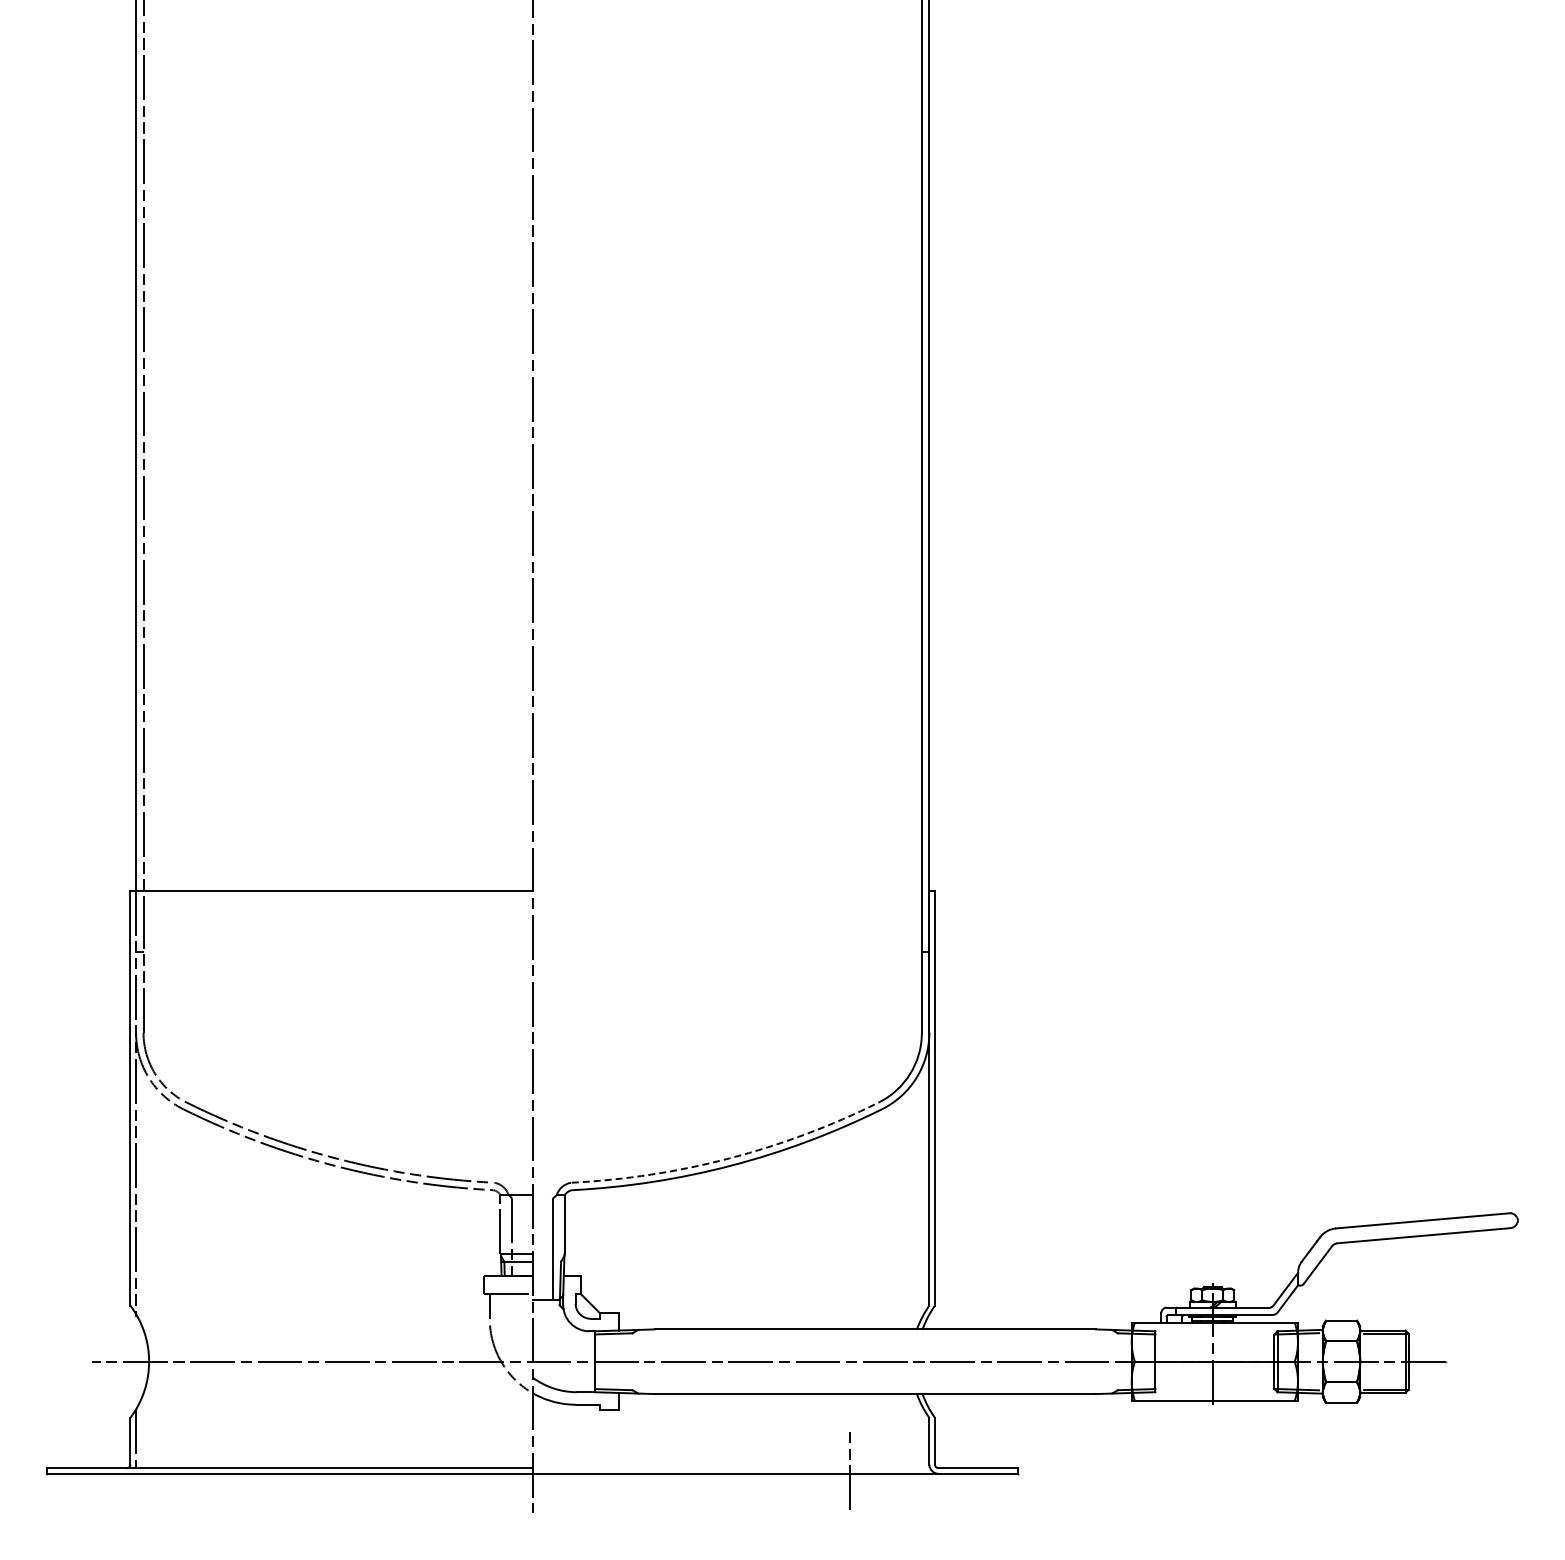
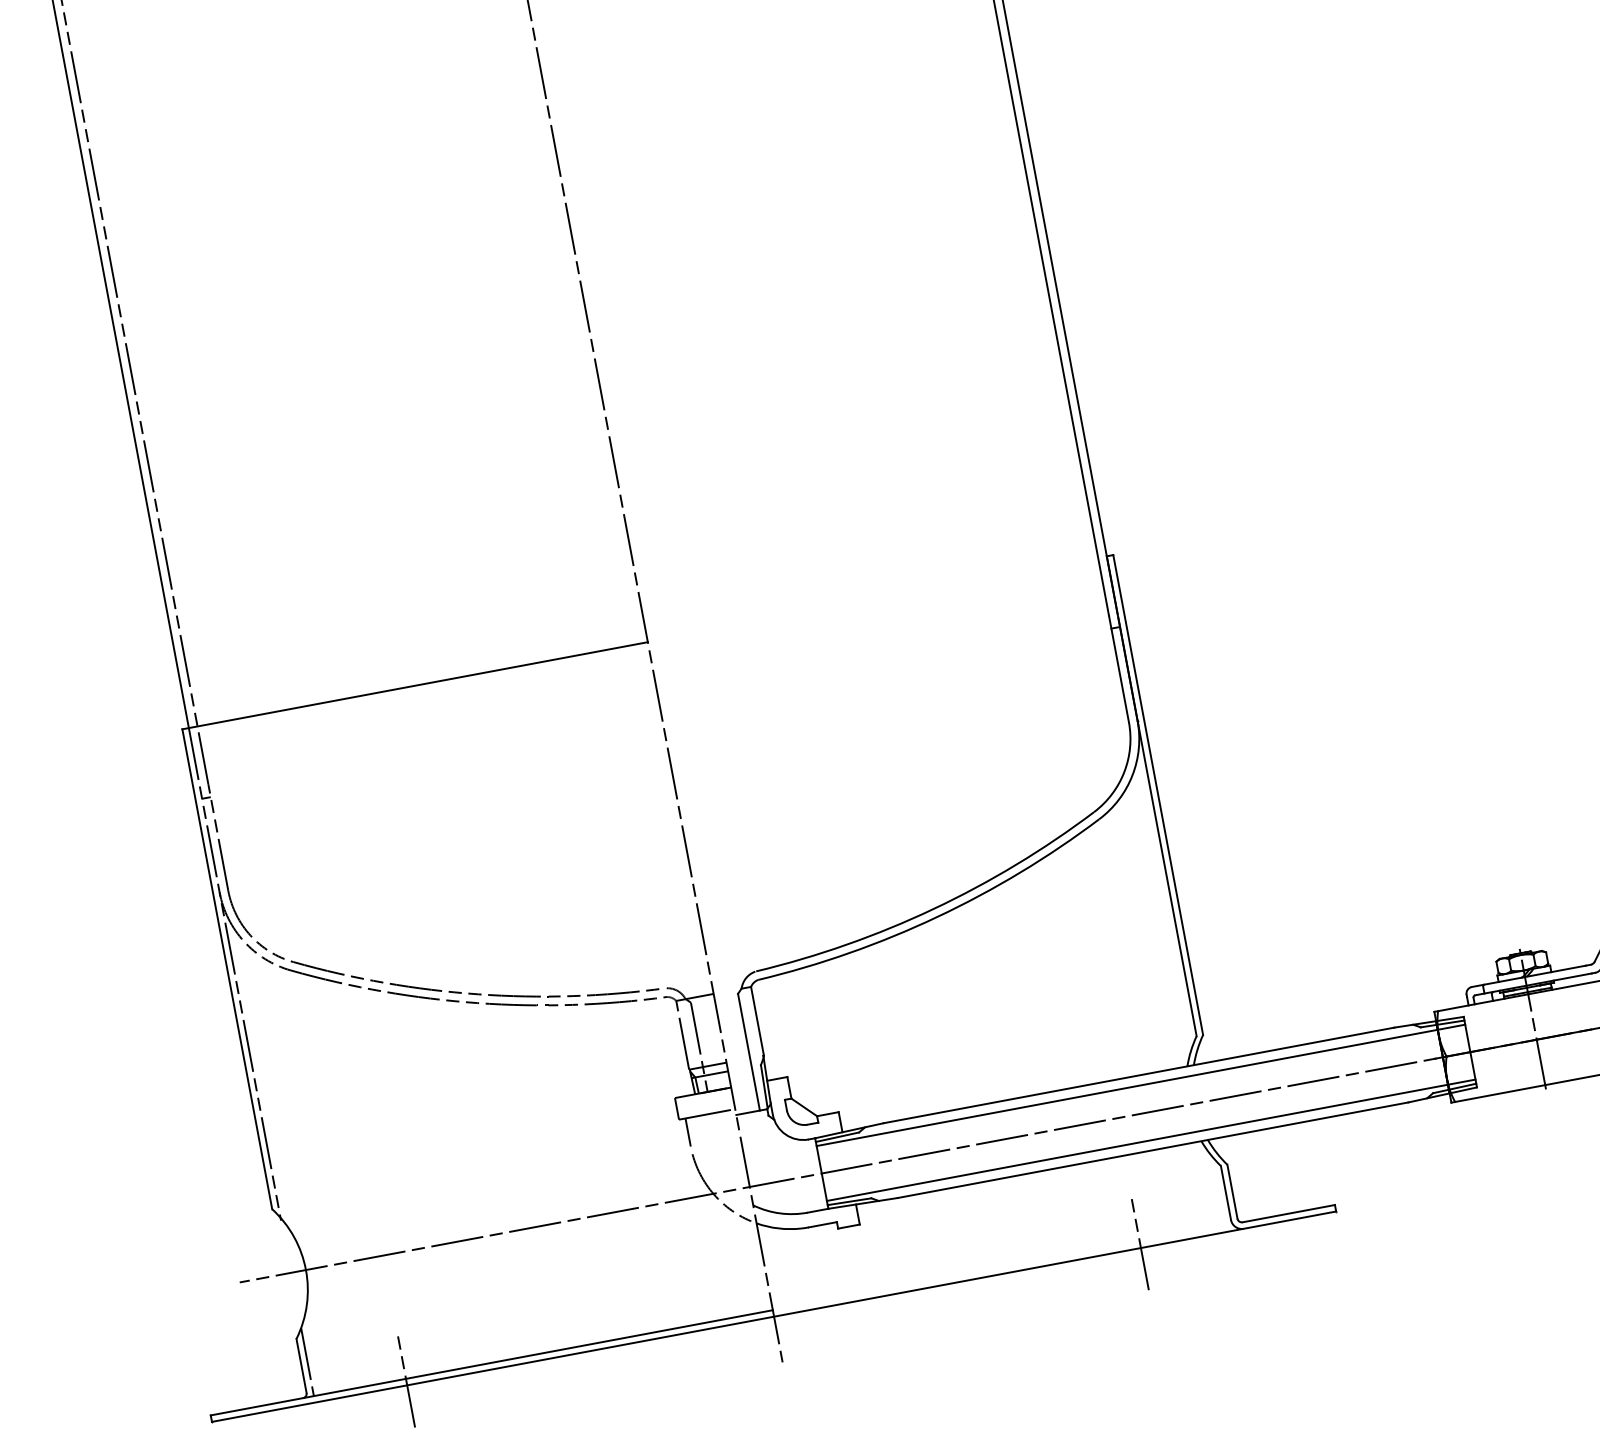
arc: (729, 1158) -> (933, 909), dashed -> solid
line: (874, 1338) -> (1140, 1086), added
line: (874, 1385) -> (1150, 1140), added
line: (215, 1470) -> (406, 1381), added

